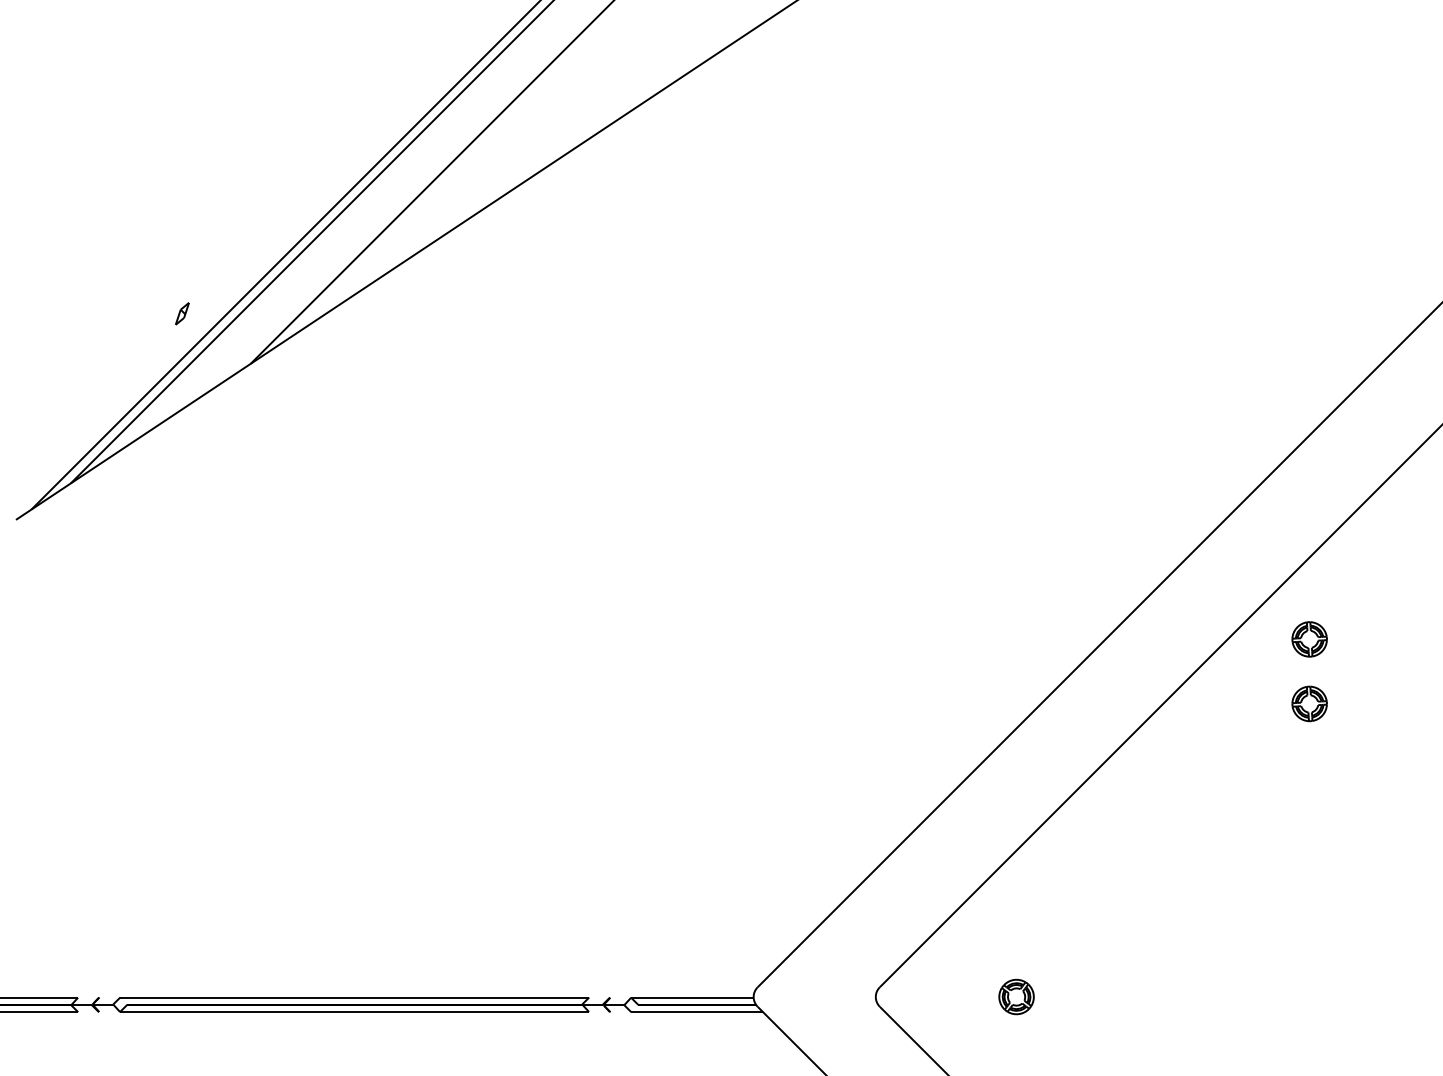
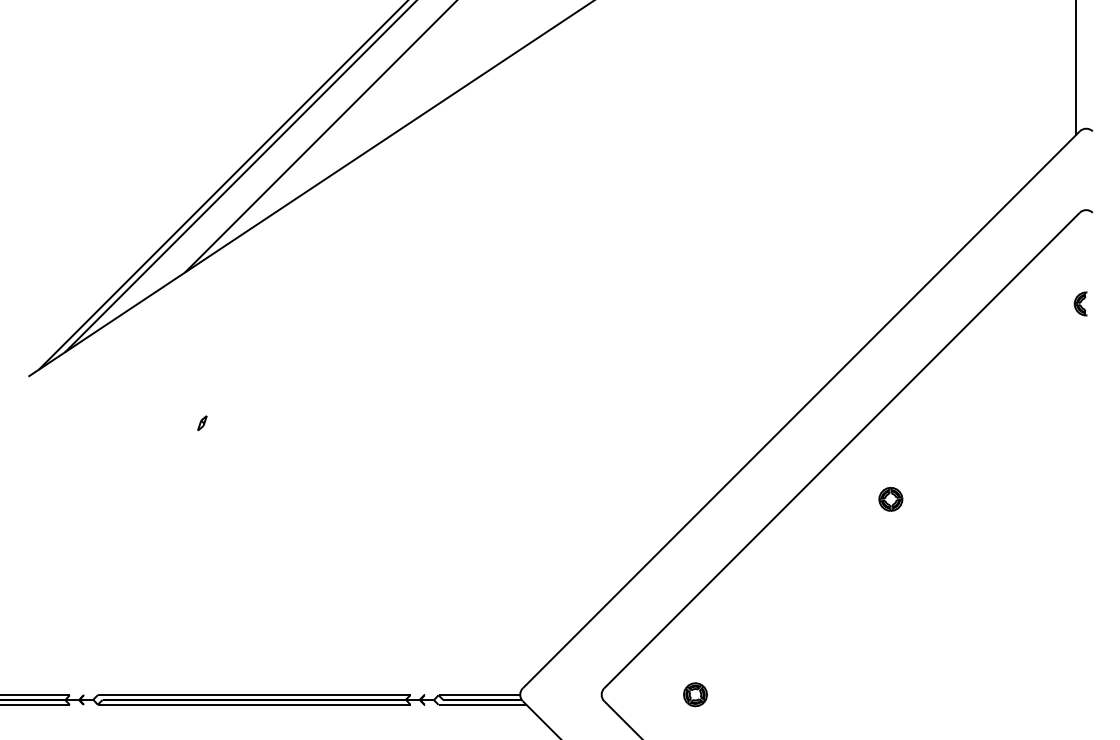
part: (182, 314) -> (202, 423), moved
part: (1309, 639) -> (890, 456), removed

